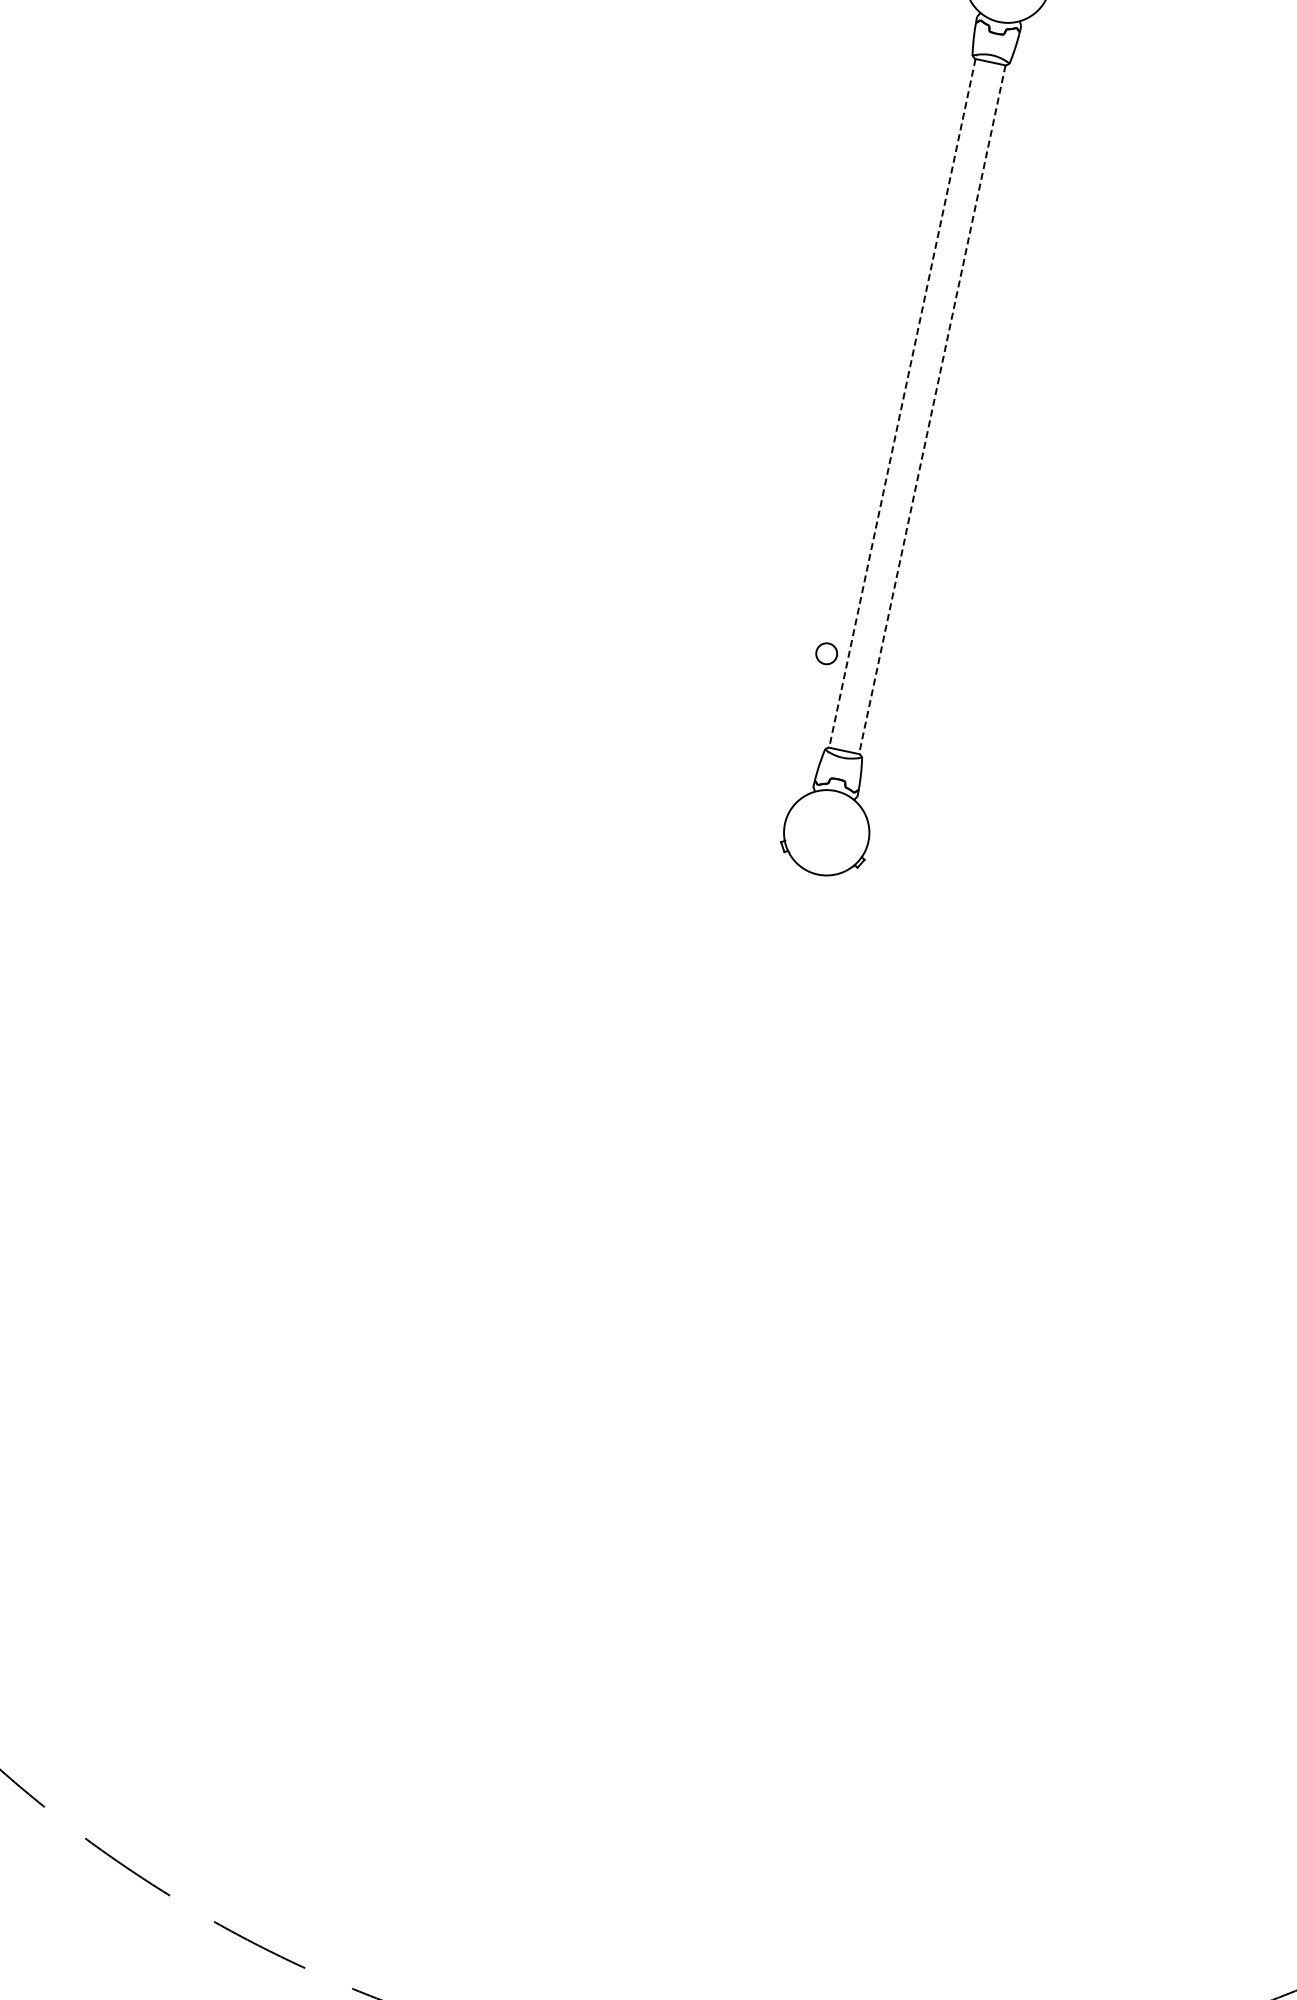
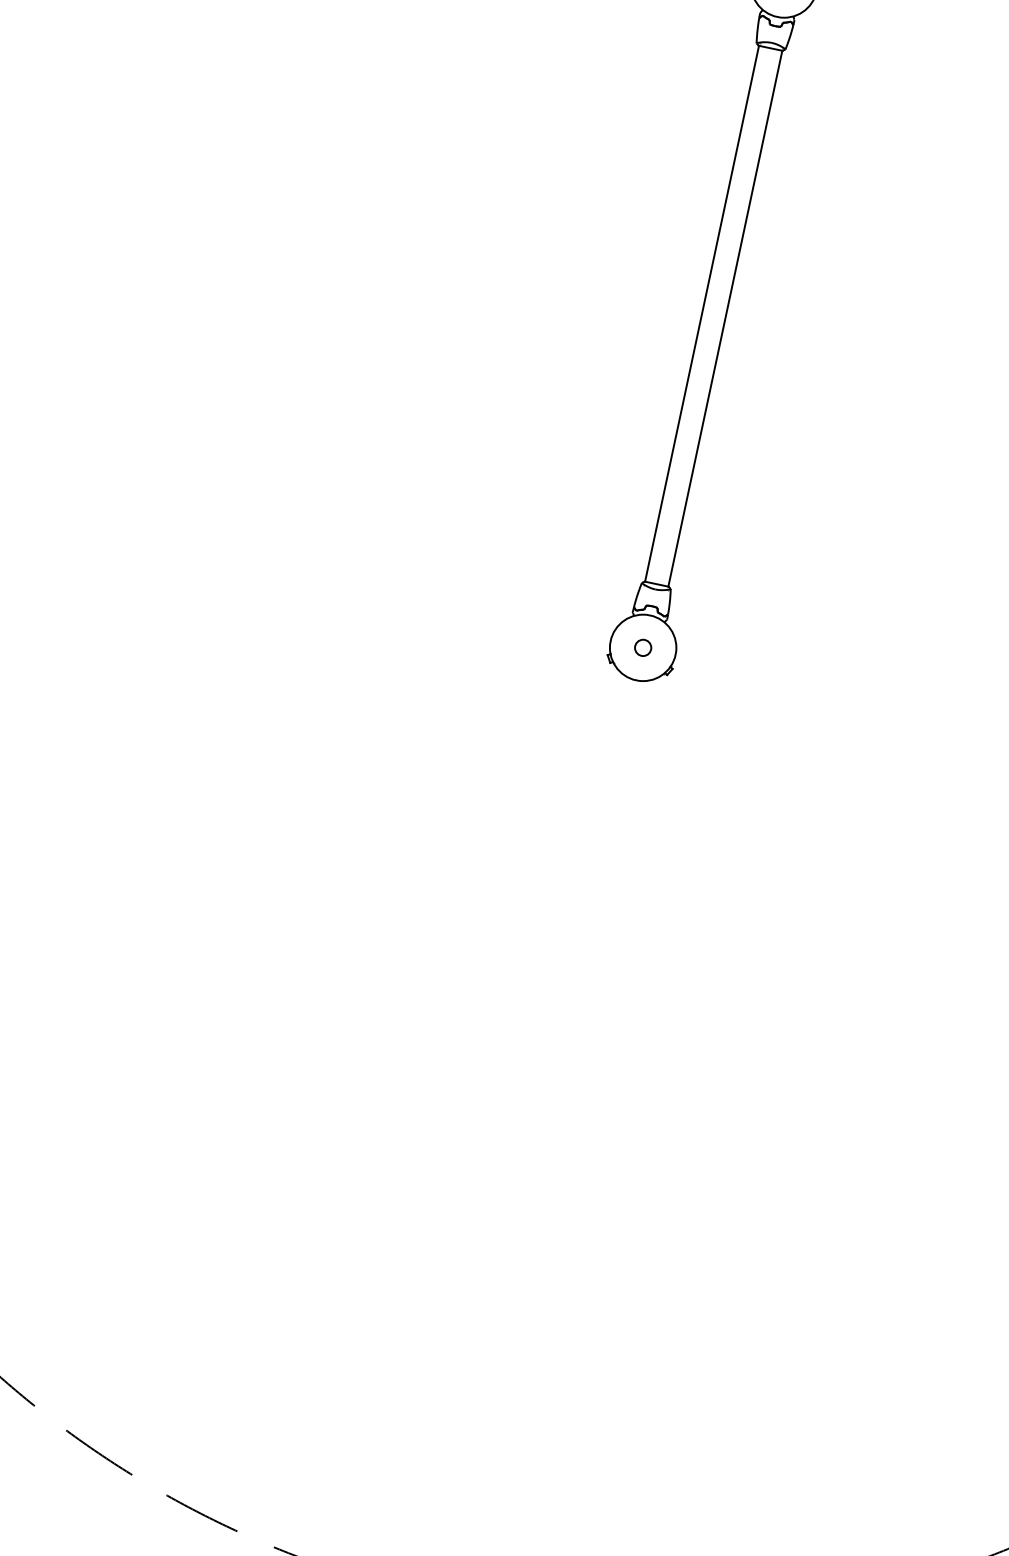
line: (902, 403) -> (702, 313), dashed -> solid
line: (932, 410) -> (725, 319), dashed -> solid
circle: (826, 653) -> (643, 647), moved

